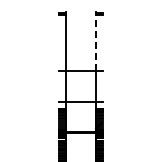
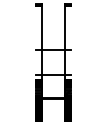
line: (95, 42) -> (64, 27), dashed -> solid

